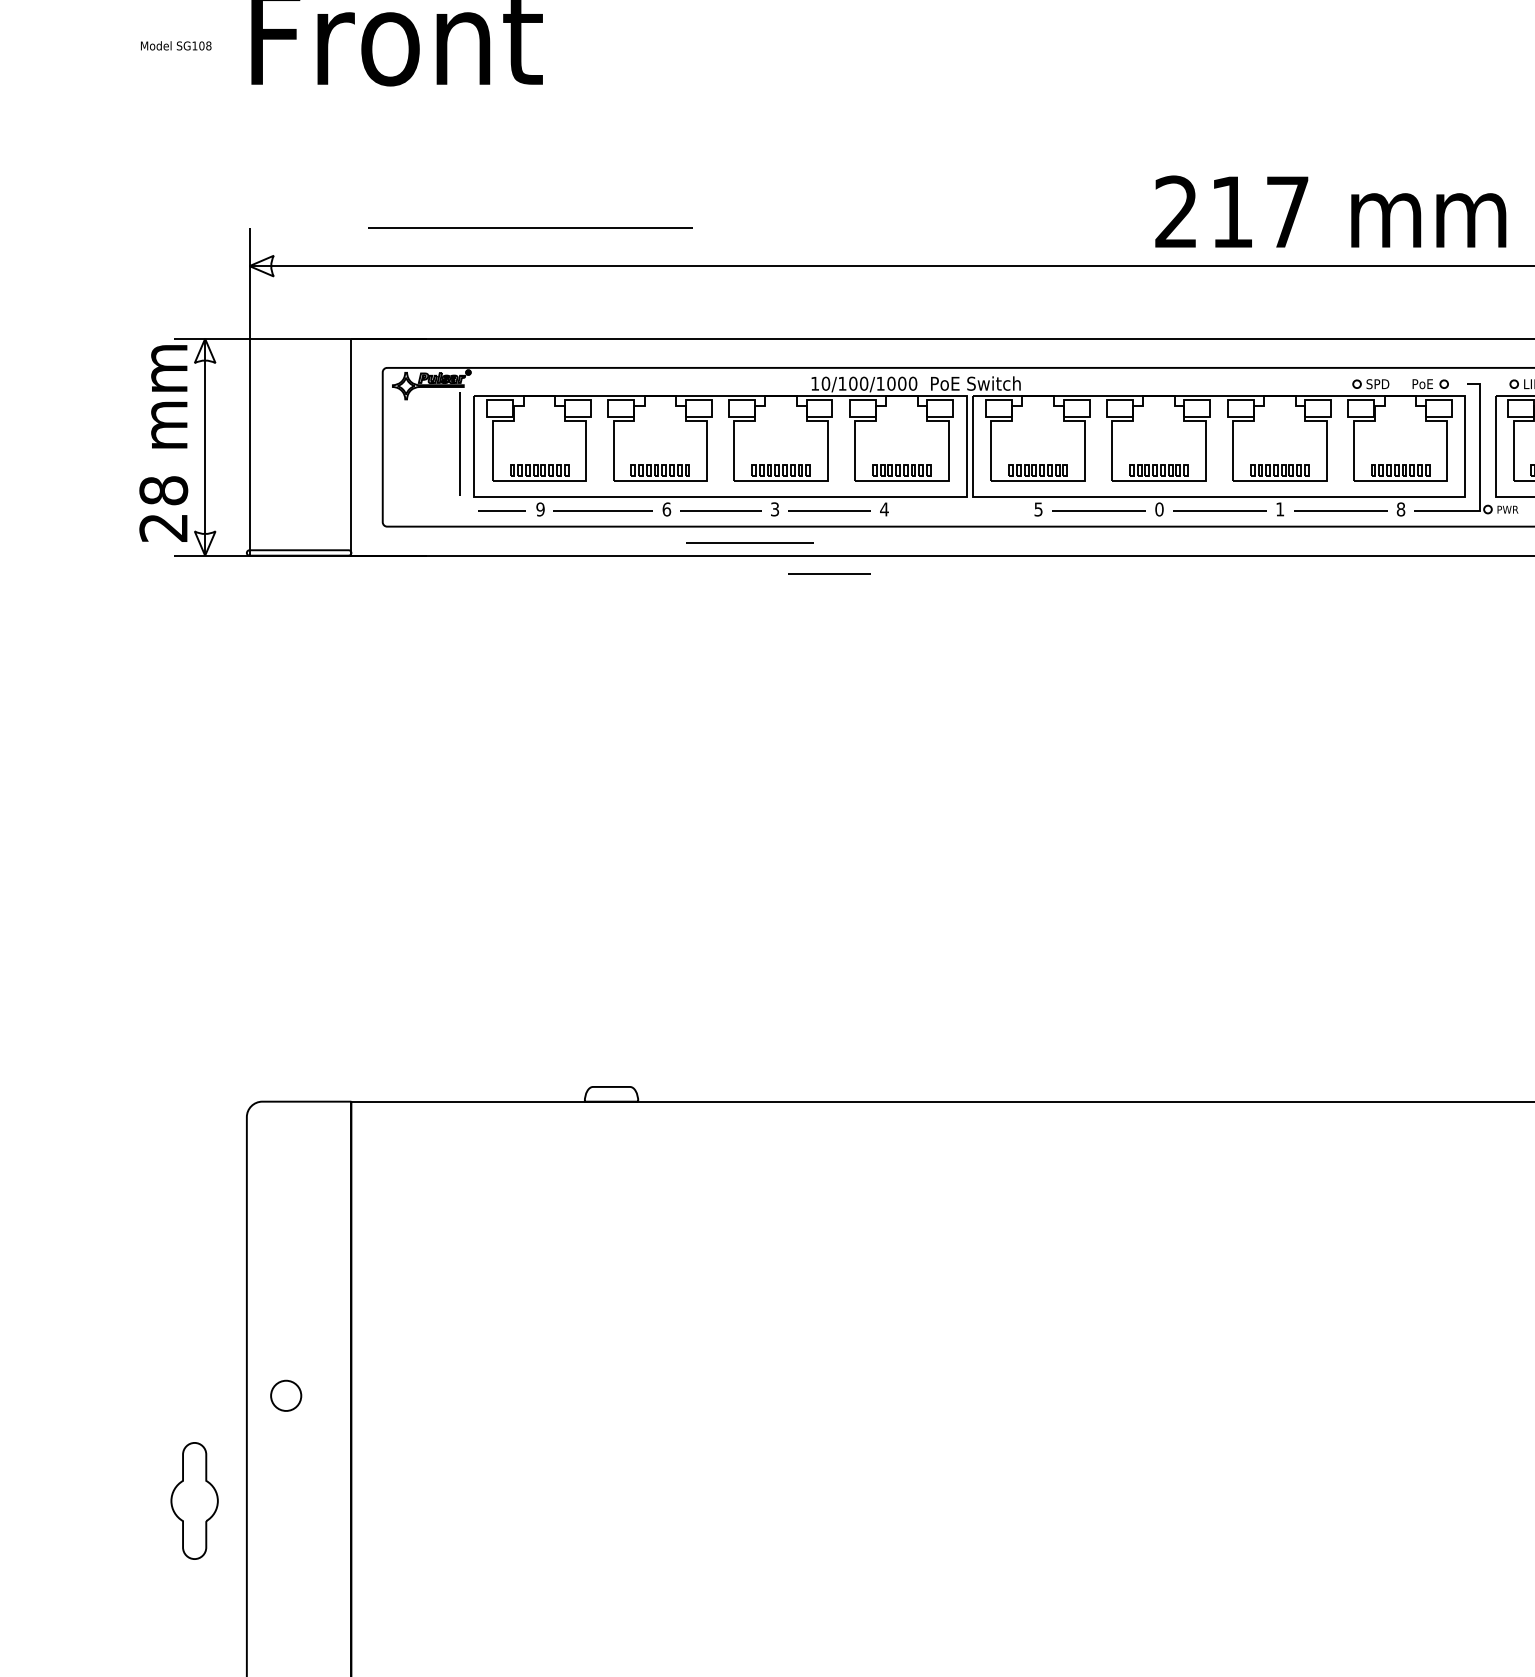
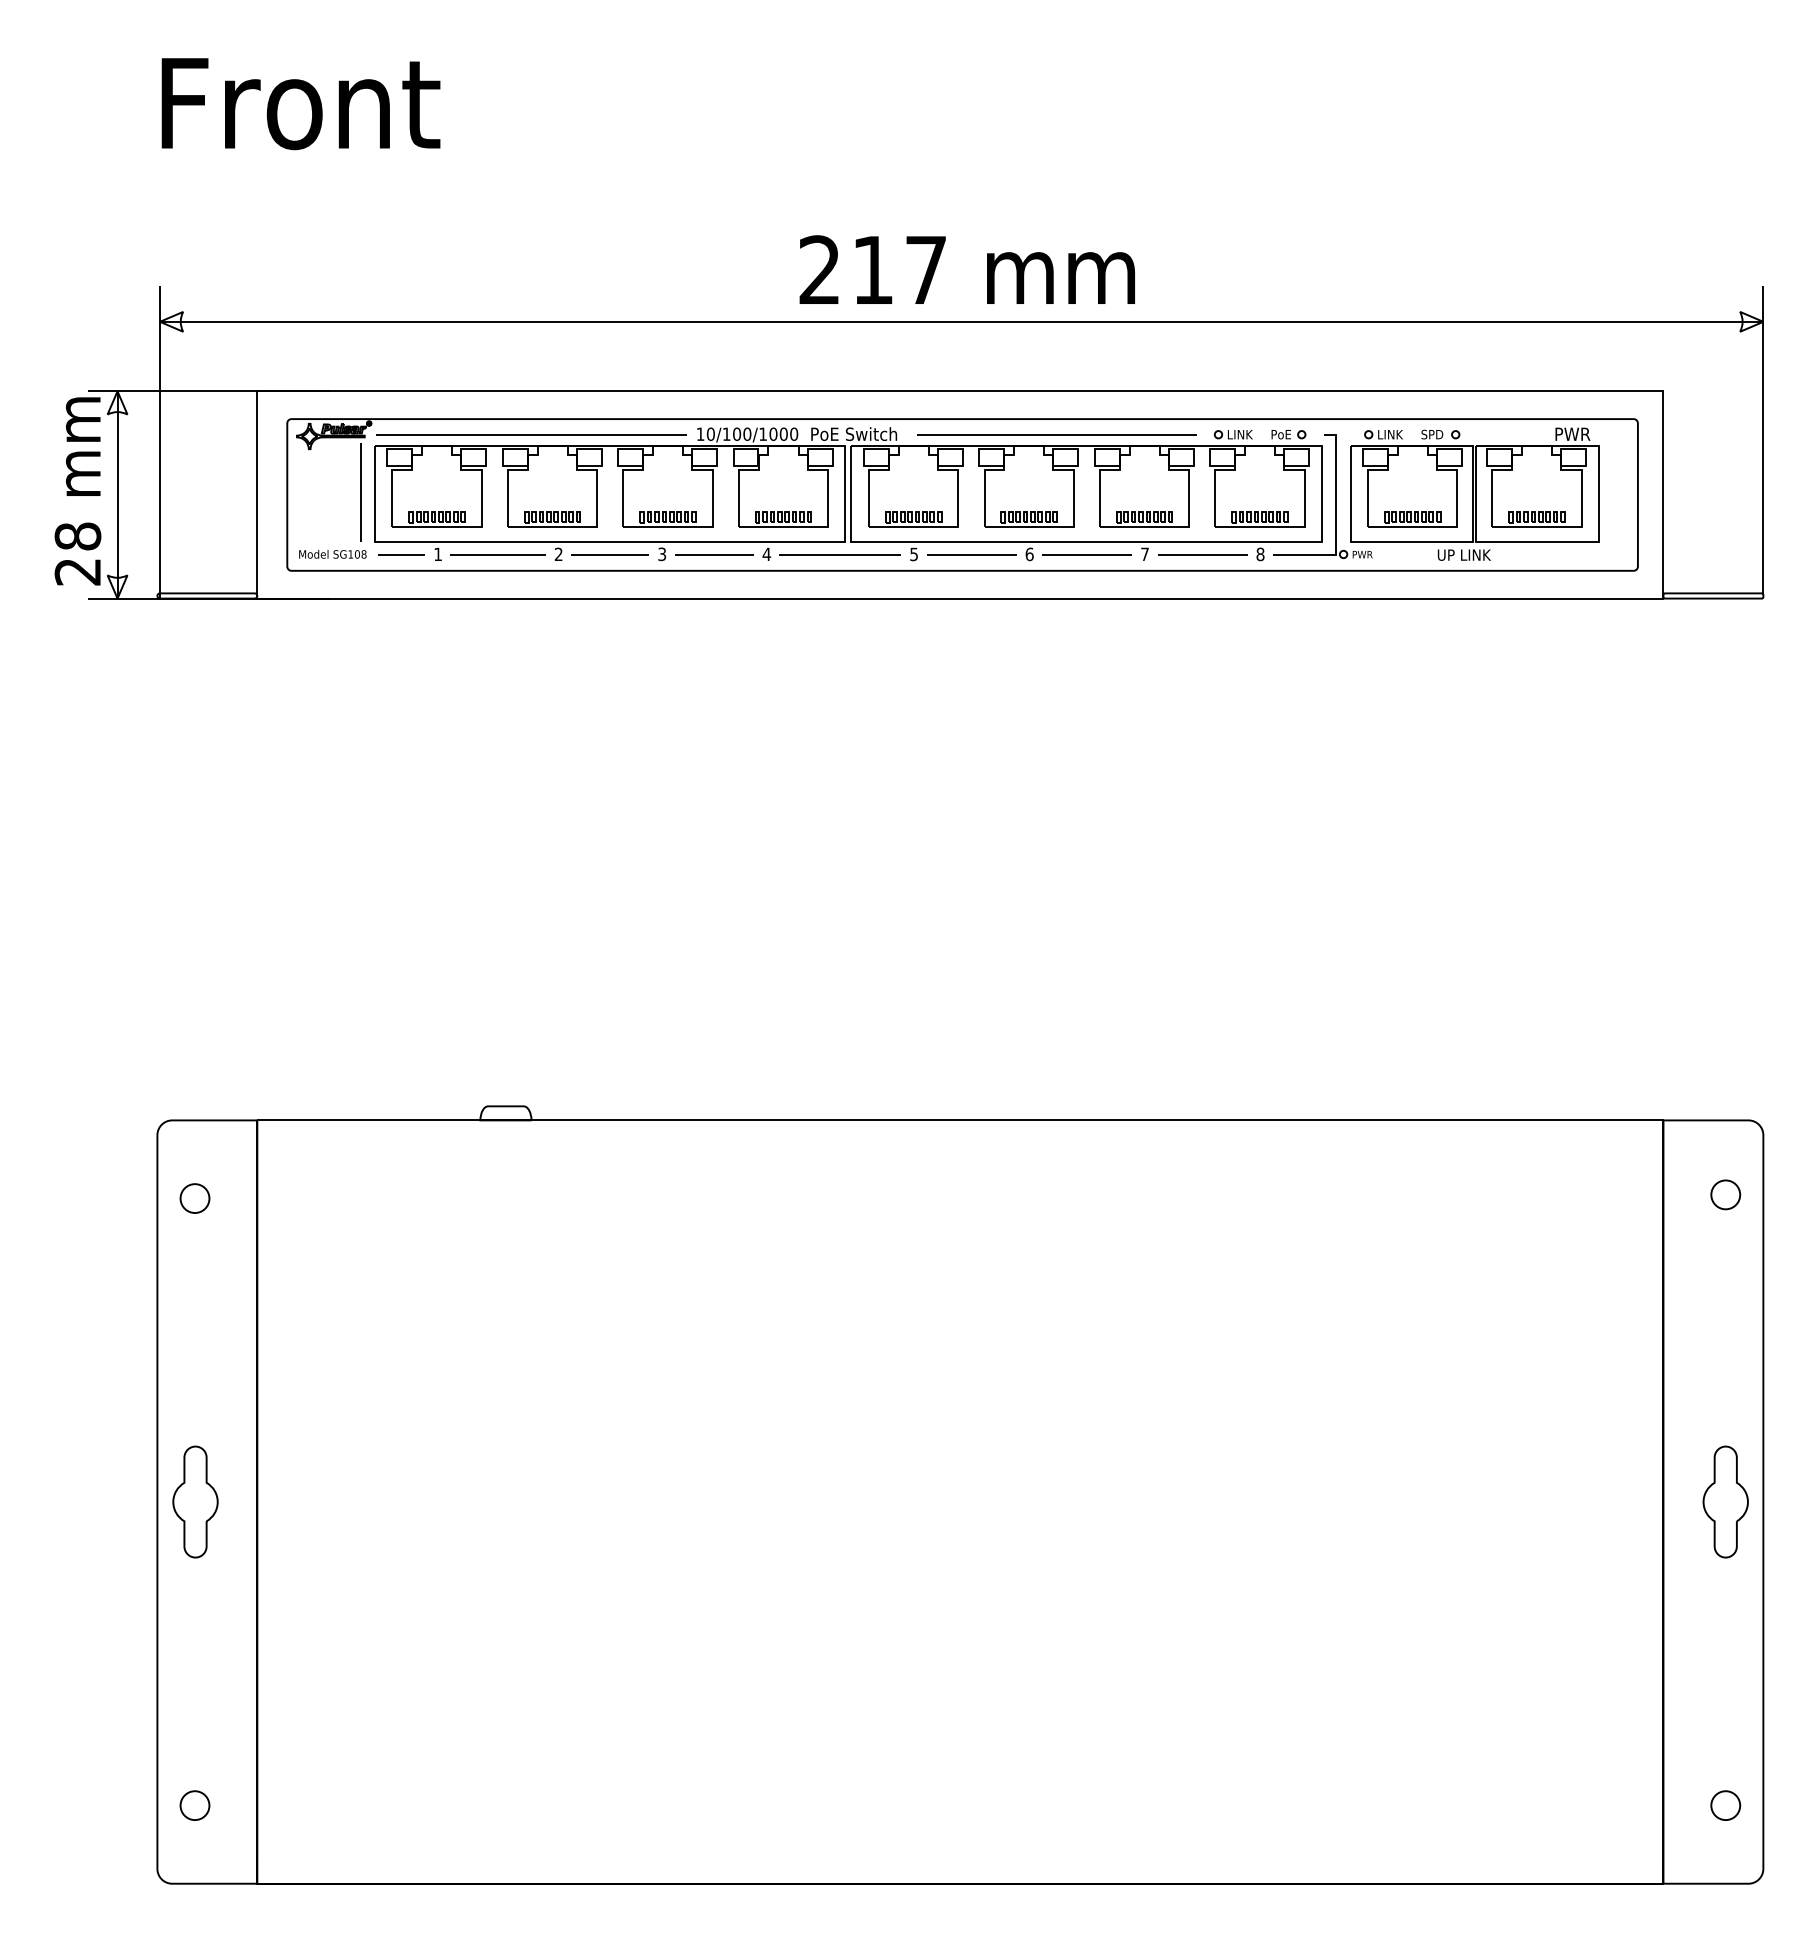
text: (175, 46) -> (332, 554), moved
text: (1329, 211) -> (966, 269), moved
line: (530, 228) -> (531, 434), moved
line: (1187, 384) -> (1056, 434), added
text: (1379, 384) -> (1239, 434), SPD -> LINK
text: (1159, 508) -> (1029, 553), 0 -> 6
text: (1279, 508) -> (1144, 553), 1 -> 7
text: (540, 509) -> (438, 554), 9 -> 1
text: (666, 509) -> (558, 554), 6 -> 2
line: (749, 541) -> (839, 554), moved
line: (829, 573) -> (714, 615), removed
part: (285, 1395) -> (194, 1198), moved
part: (194, 1500) -> (195, 1501), moved

